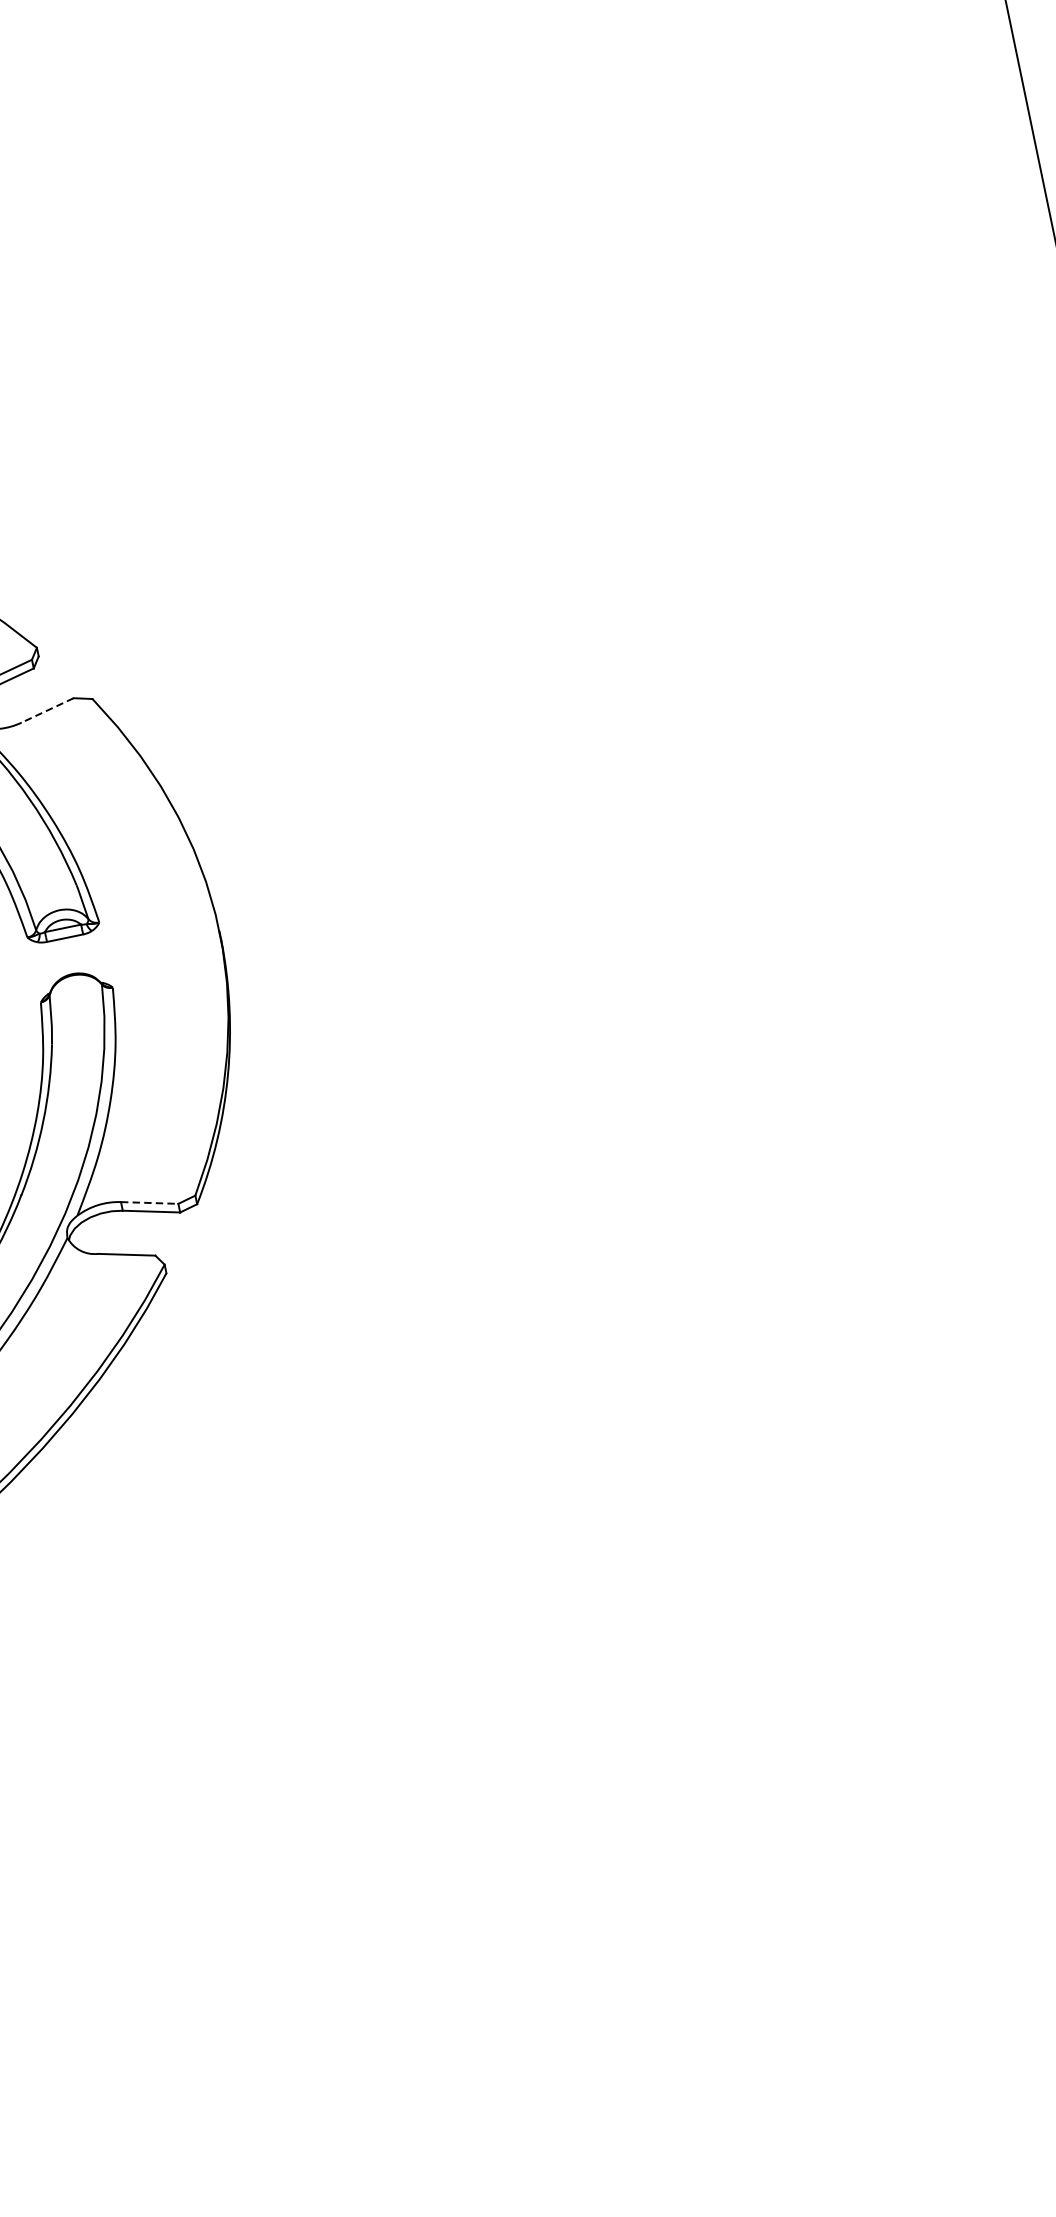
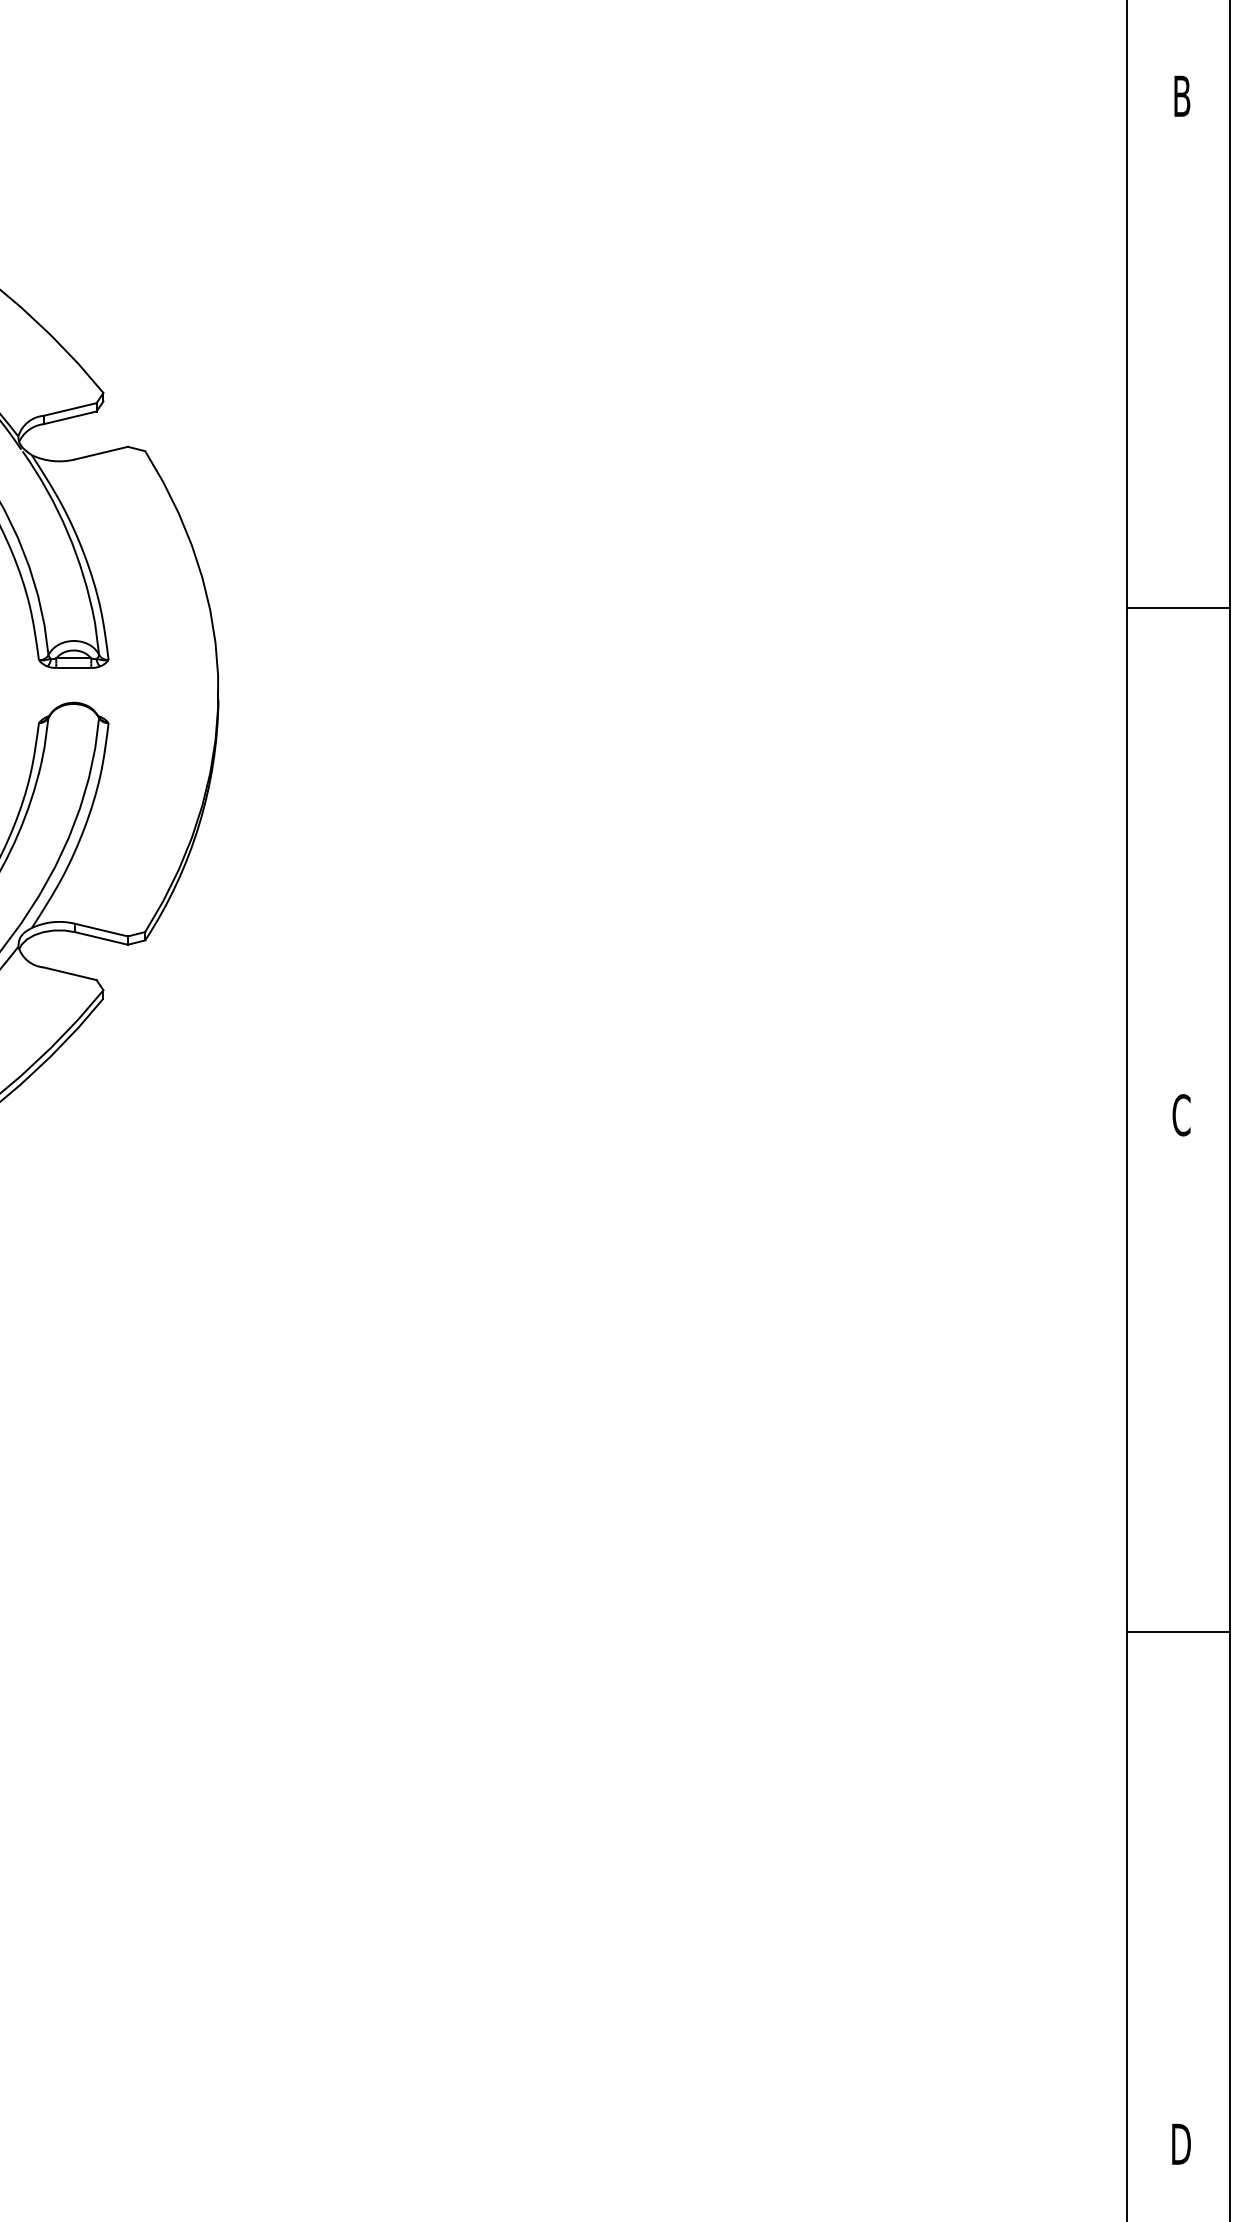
line: (46, 710) -> (100, 453), dashed -> solid
line: (149, 1203) -> (101, 930), dashed -> solid

